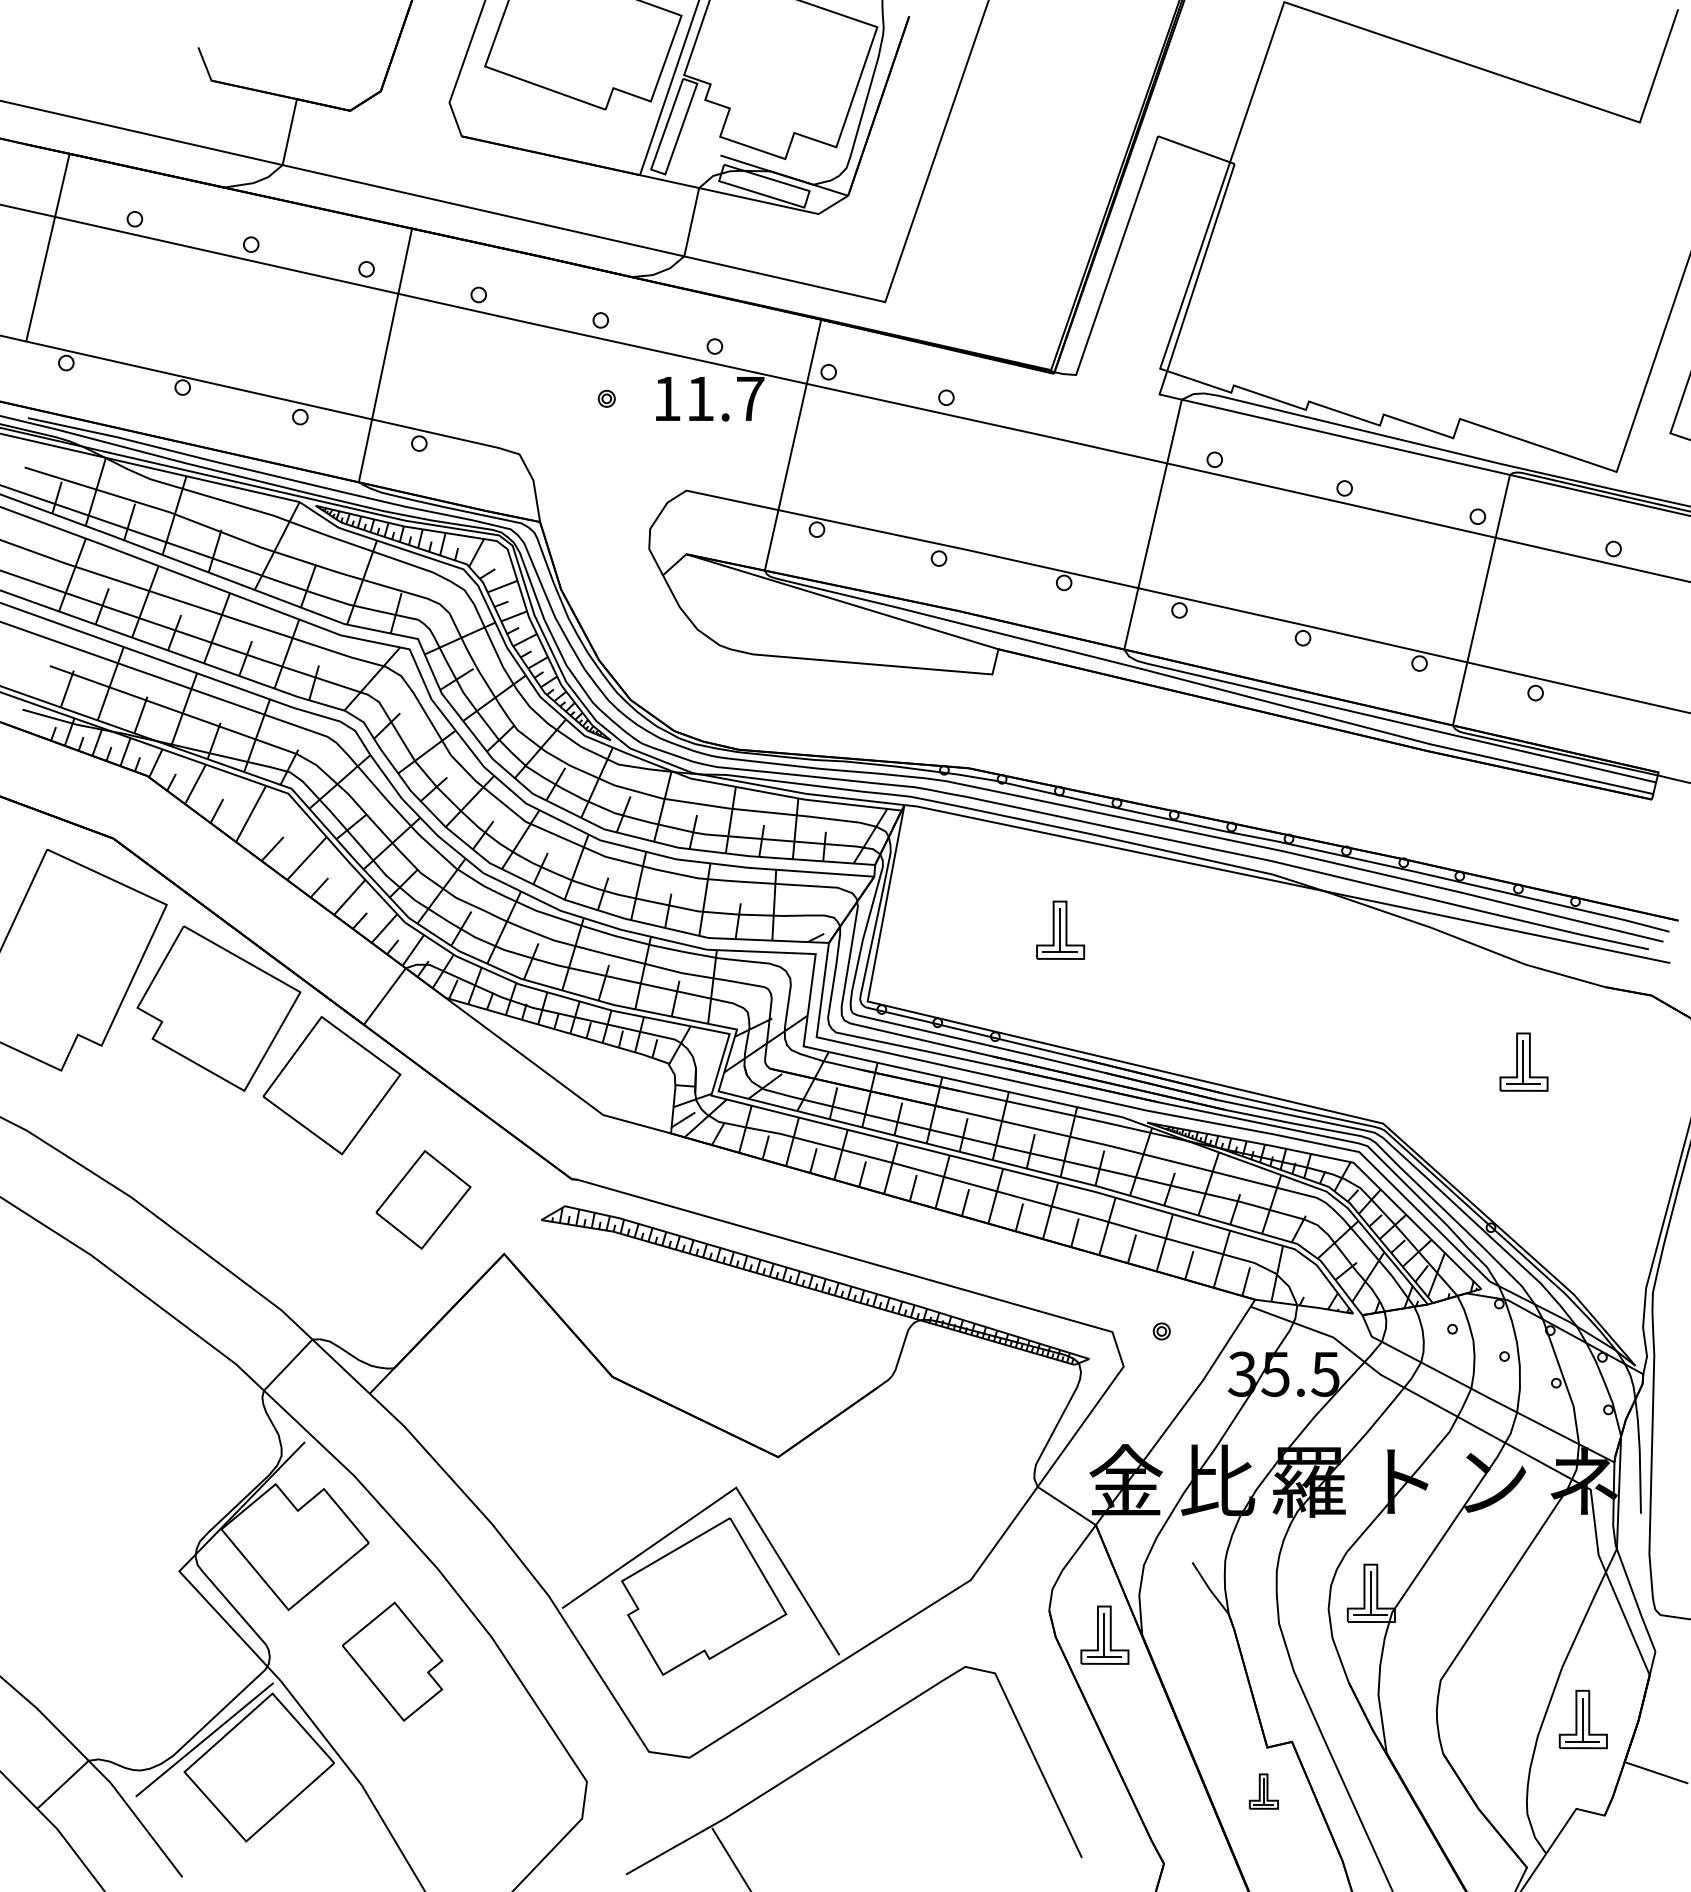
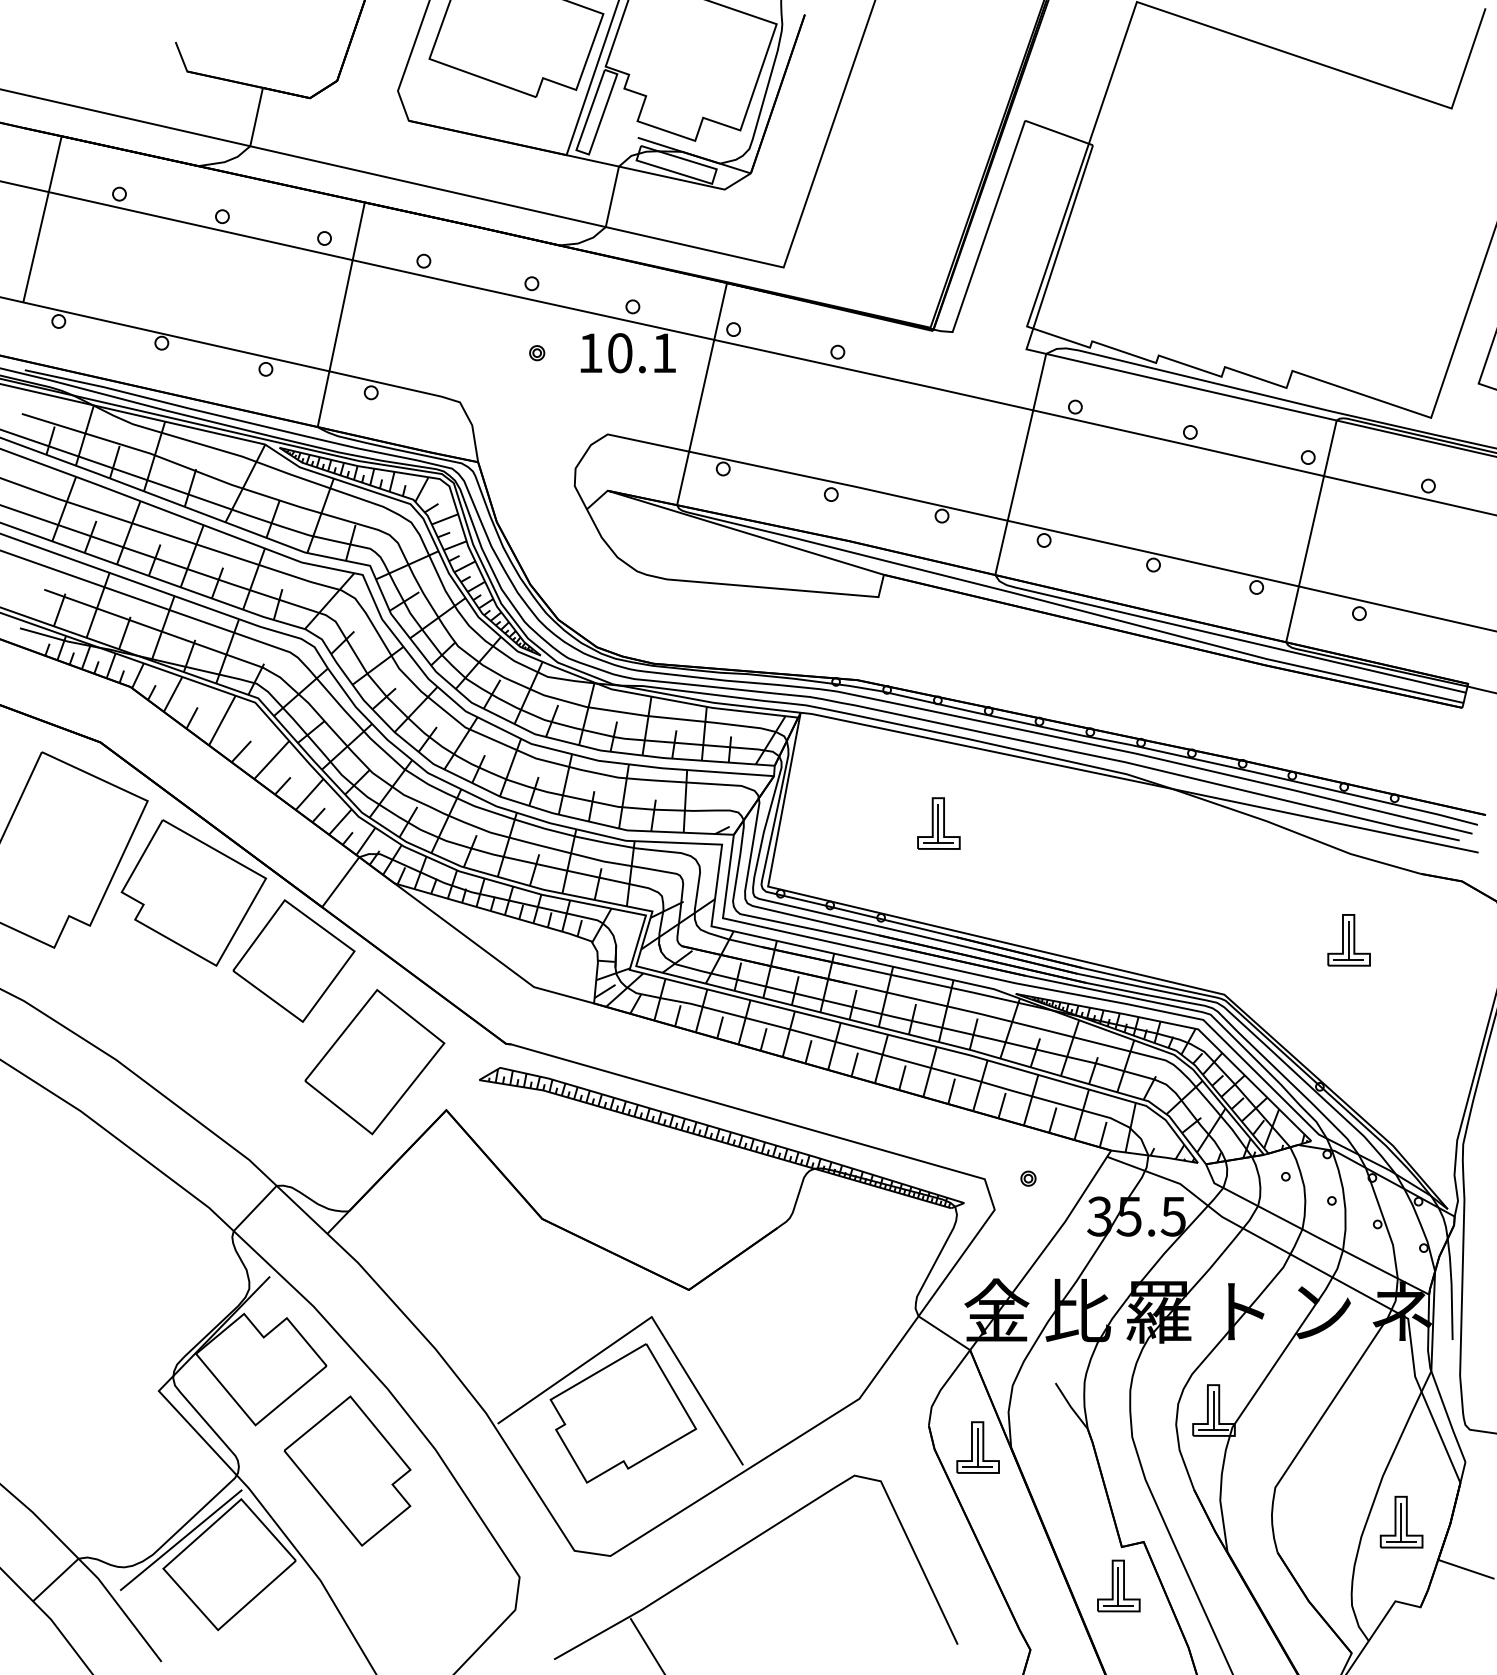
text: (725, 399) -> (642, 353), 11.7 -> 10.1
part: (422, 1200) -> (374, 1062), size x1.67
part: (392, 1661) -> (347, 1470), size x1.43
part: (1263, 1791) -> (1118, 1585), size x1.67

